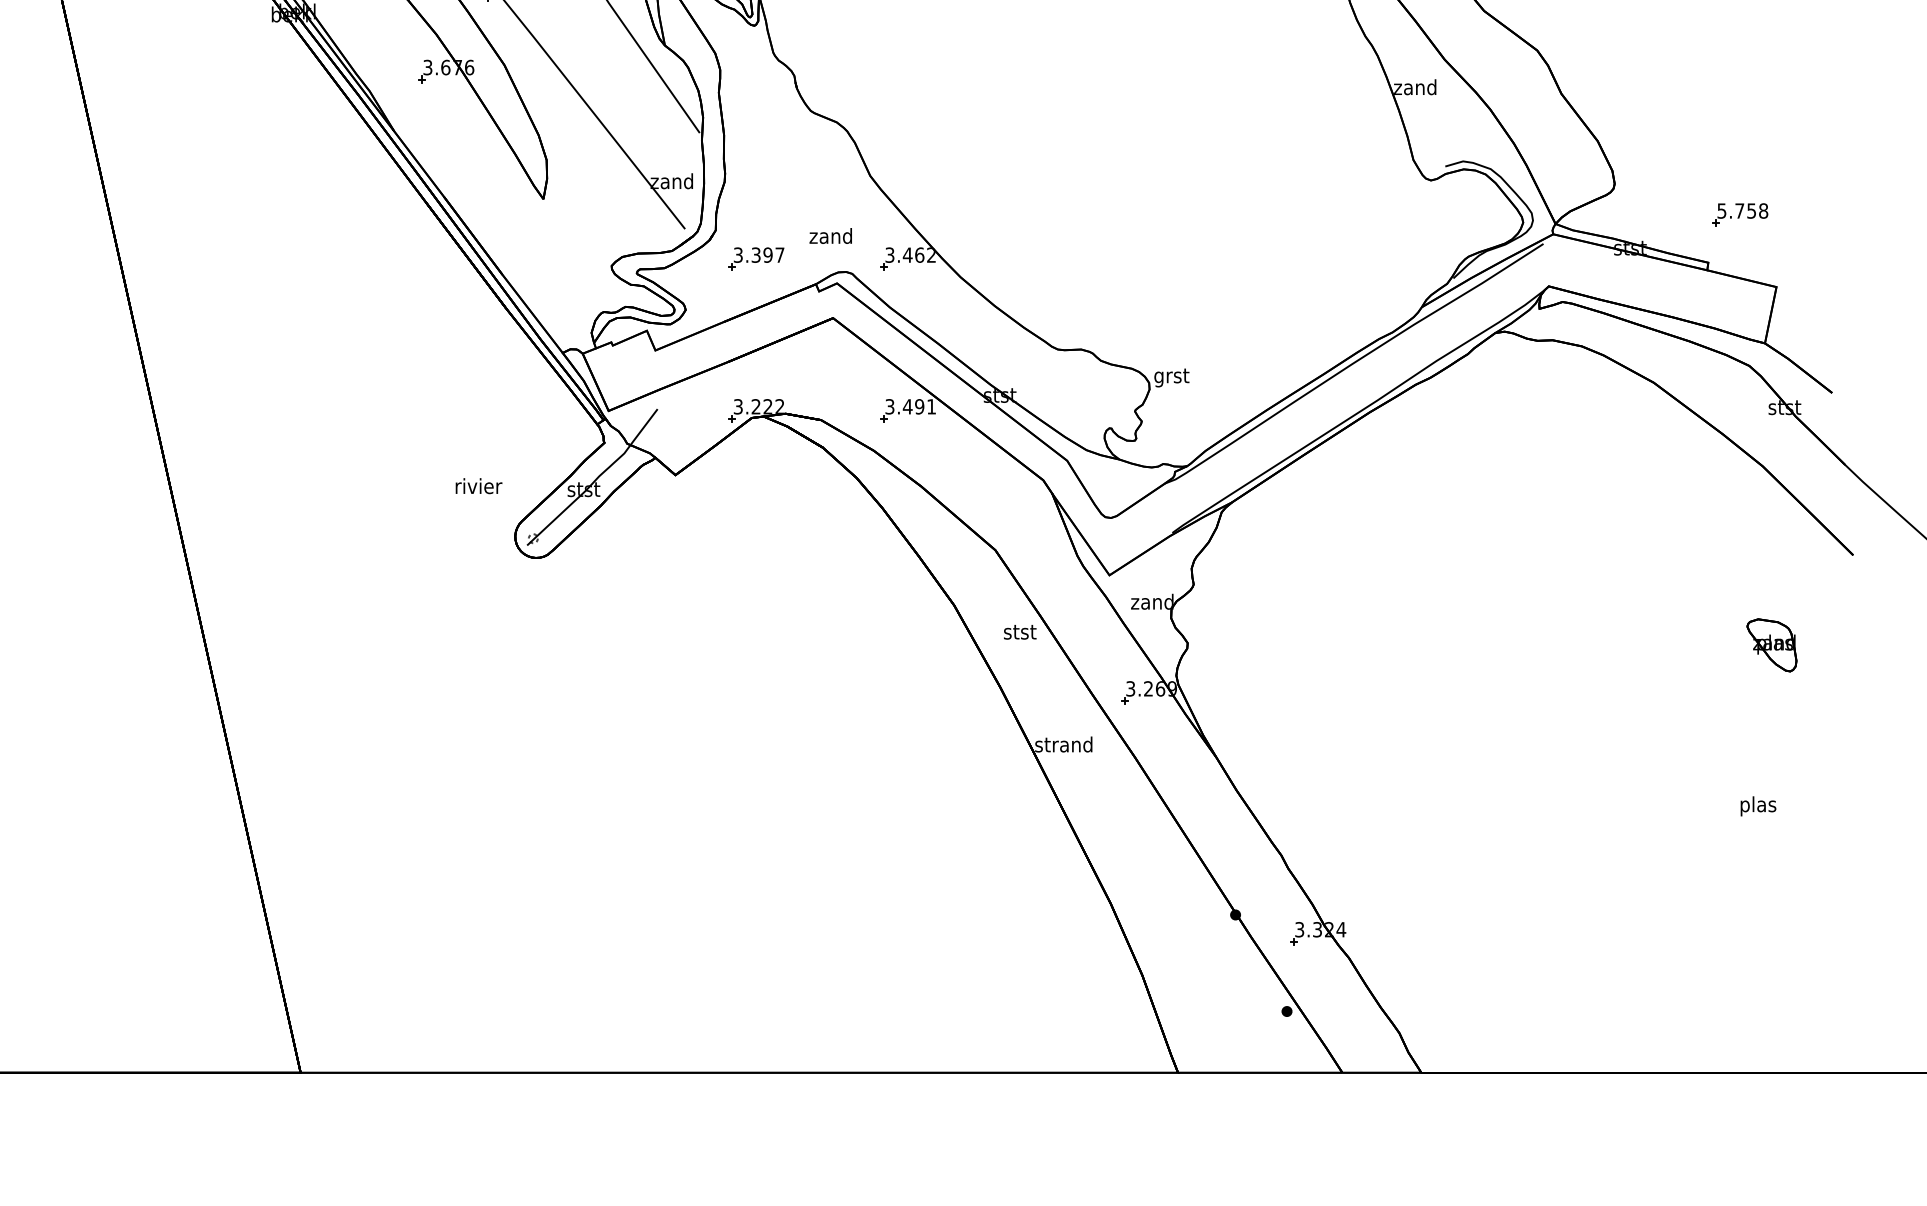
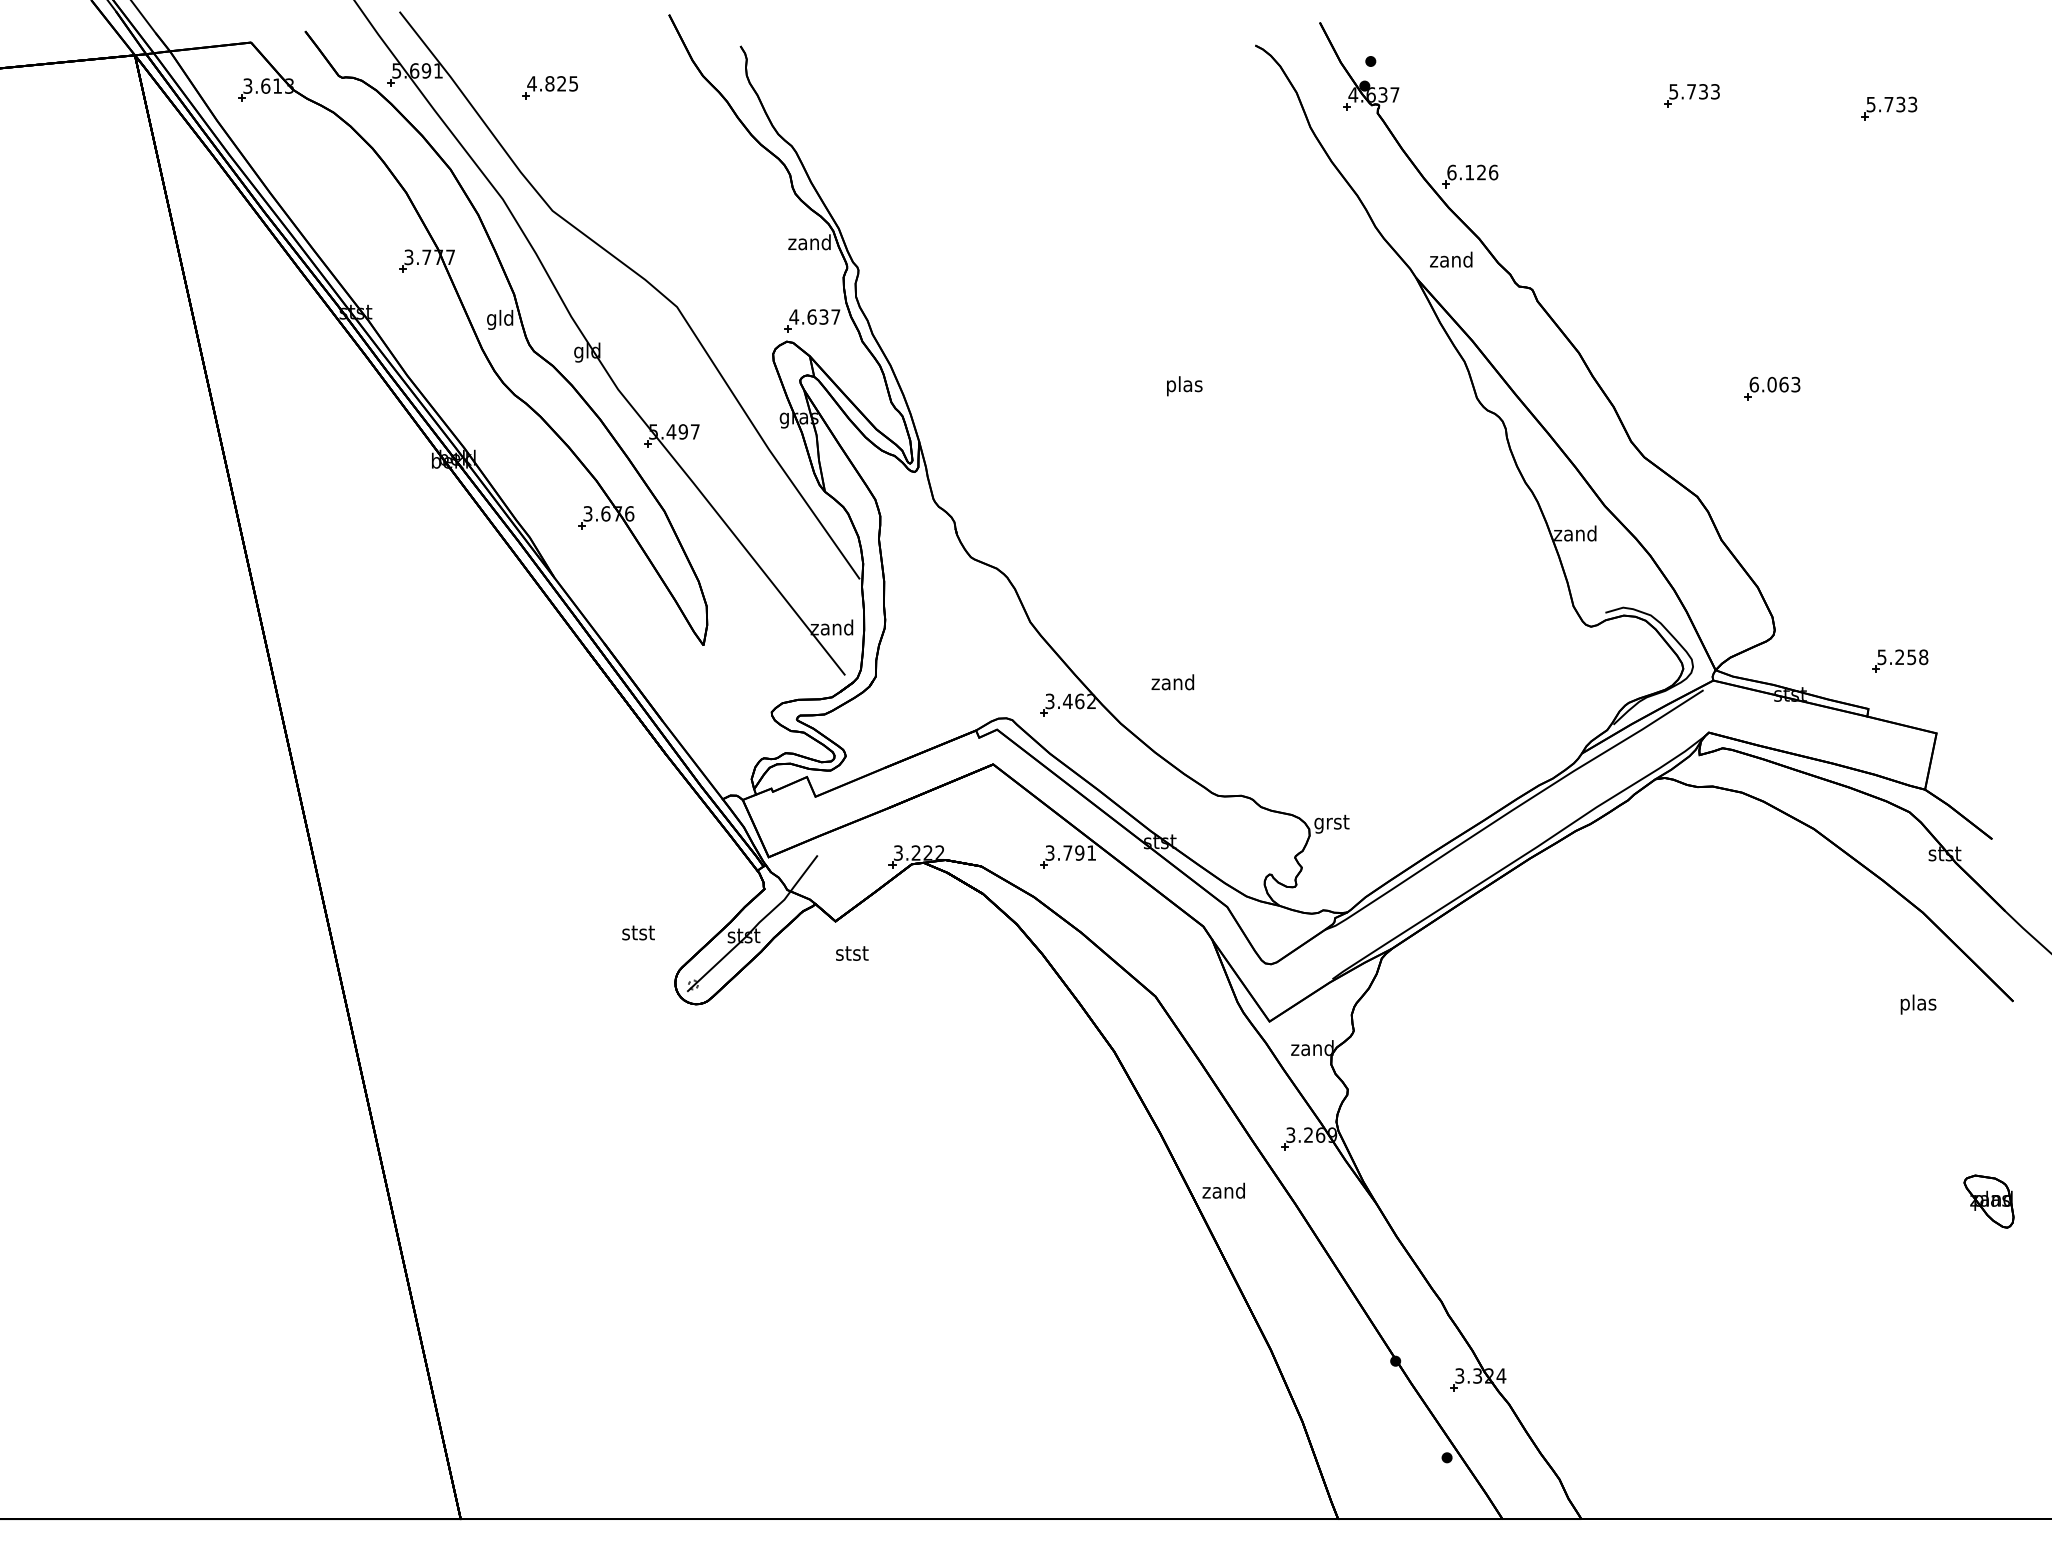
text: (1739, 210) -> (1899, 656), 5.758 -> 5.258
text: (830, 236) -> (1172, 682), moved
part: (756, 258) -> (916, 704), removed
text: (907, 406) -> (1067, 852), 3.491 -> 3.791
text: (478, 486) -> (638, 932), rivier -> stst
text: (1020, 632) -> (852, 953), moved
part: (1771, 645) -> (1988, 1201), moved
text: (1063, 744) -> (1223, 1190), strand -> zand
text: (1758, 806) -> (1918, 1004), moved

